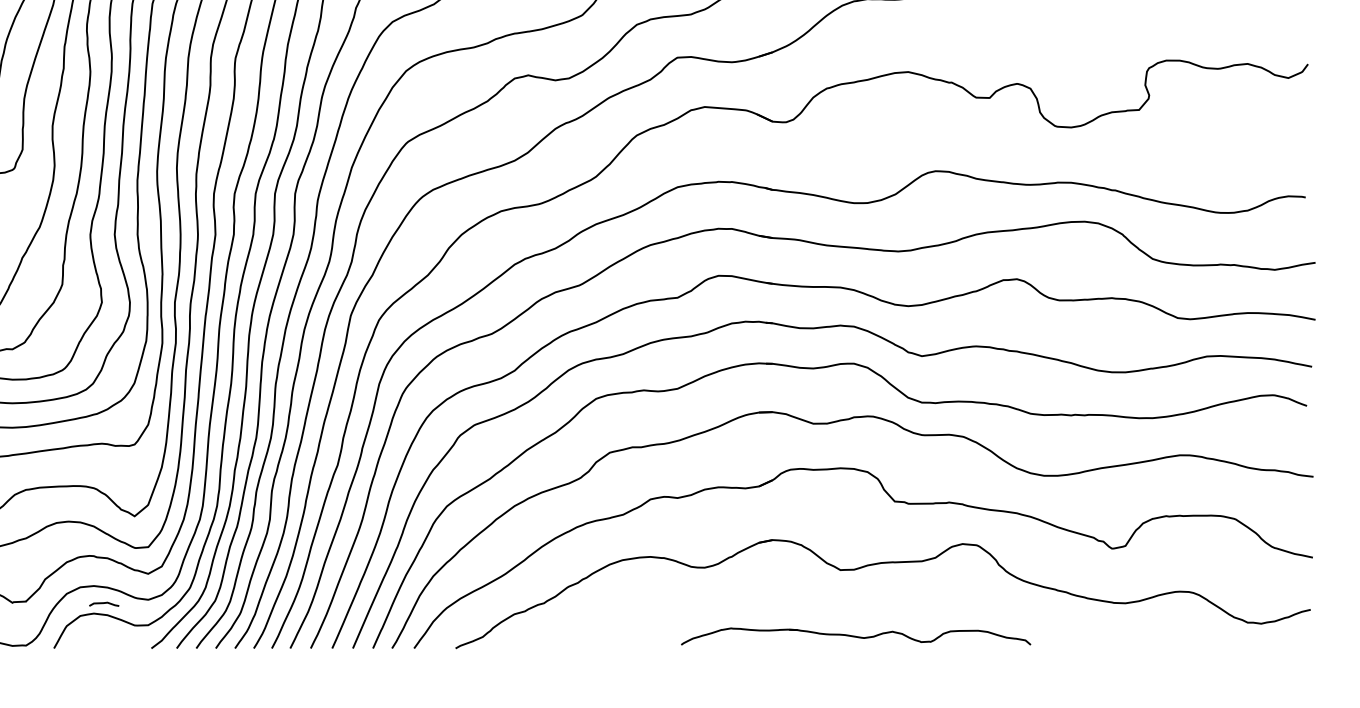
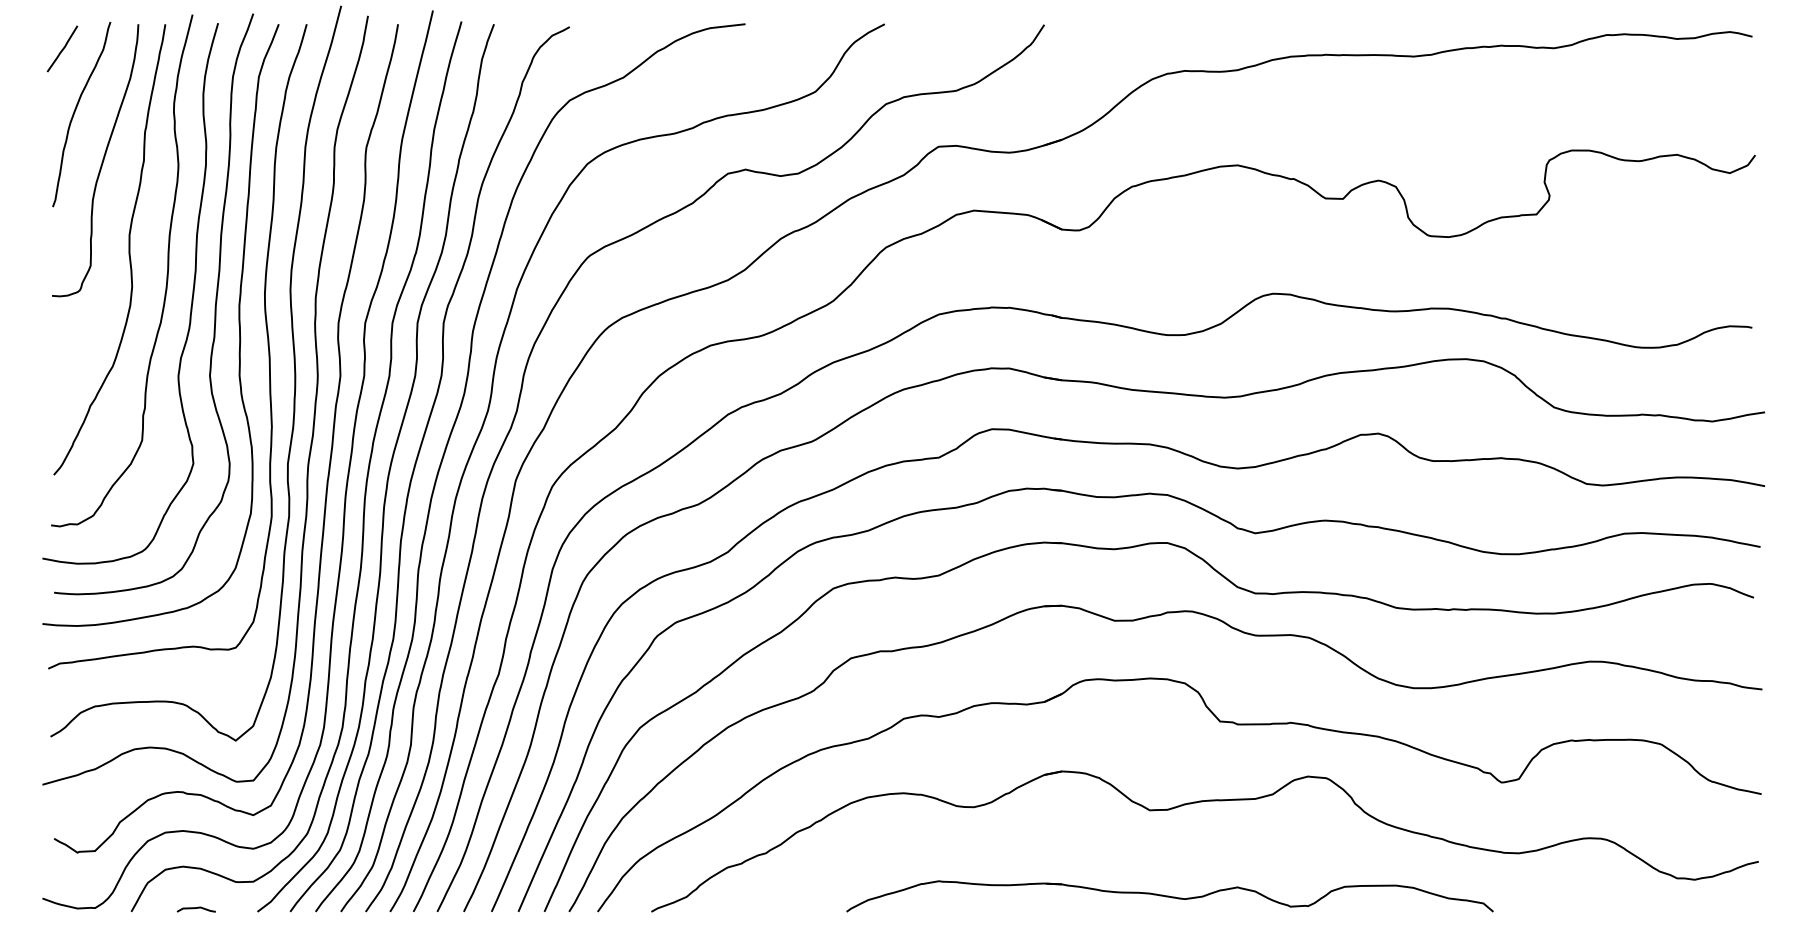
curve: (103, 603) -> (195, 908), moved
part: (855, 636) -> (1169, 896), size x1.43

